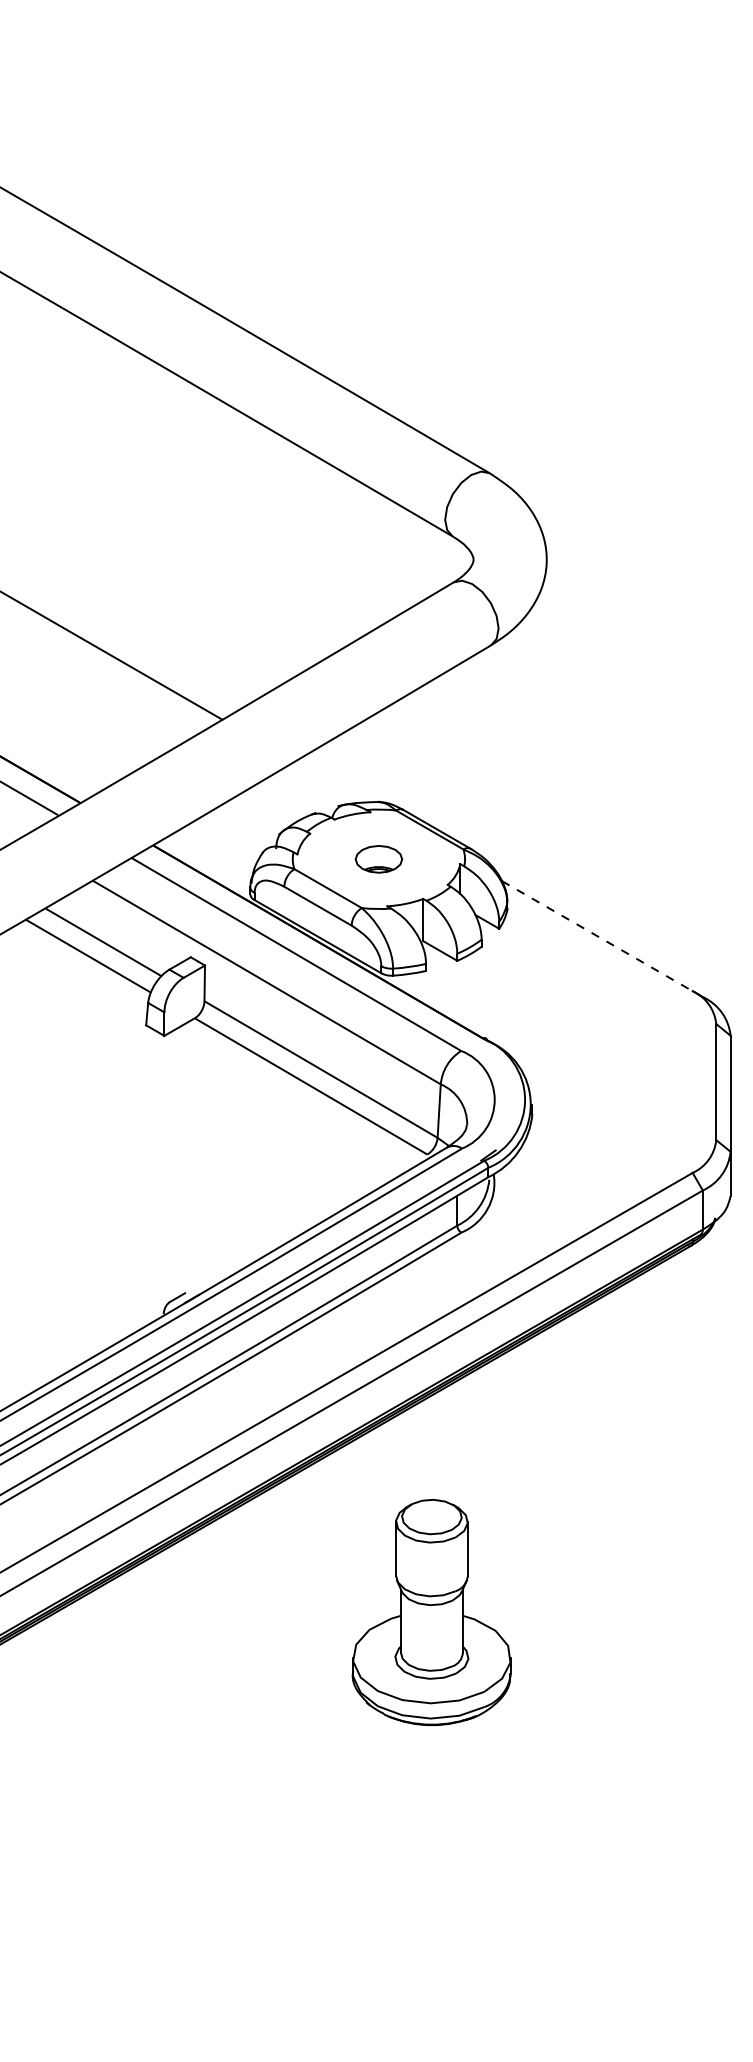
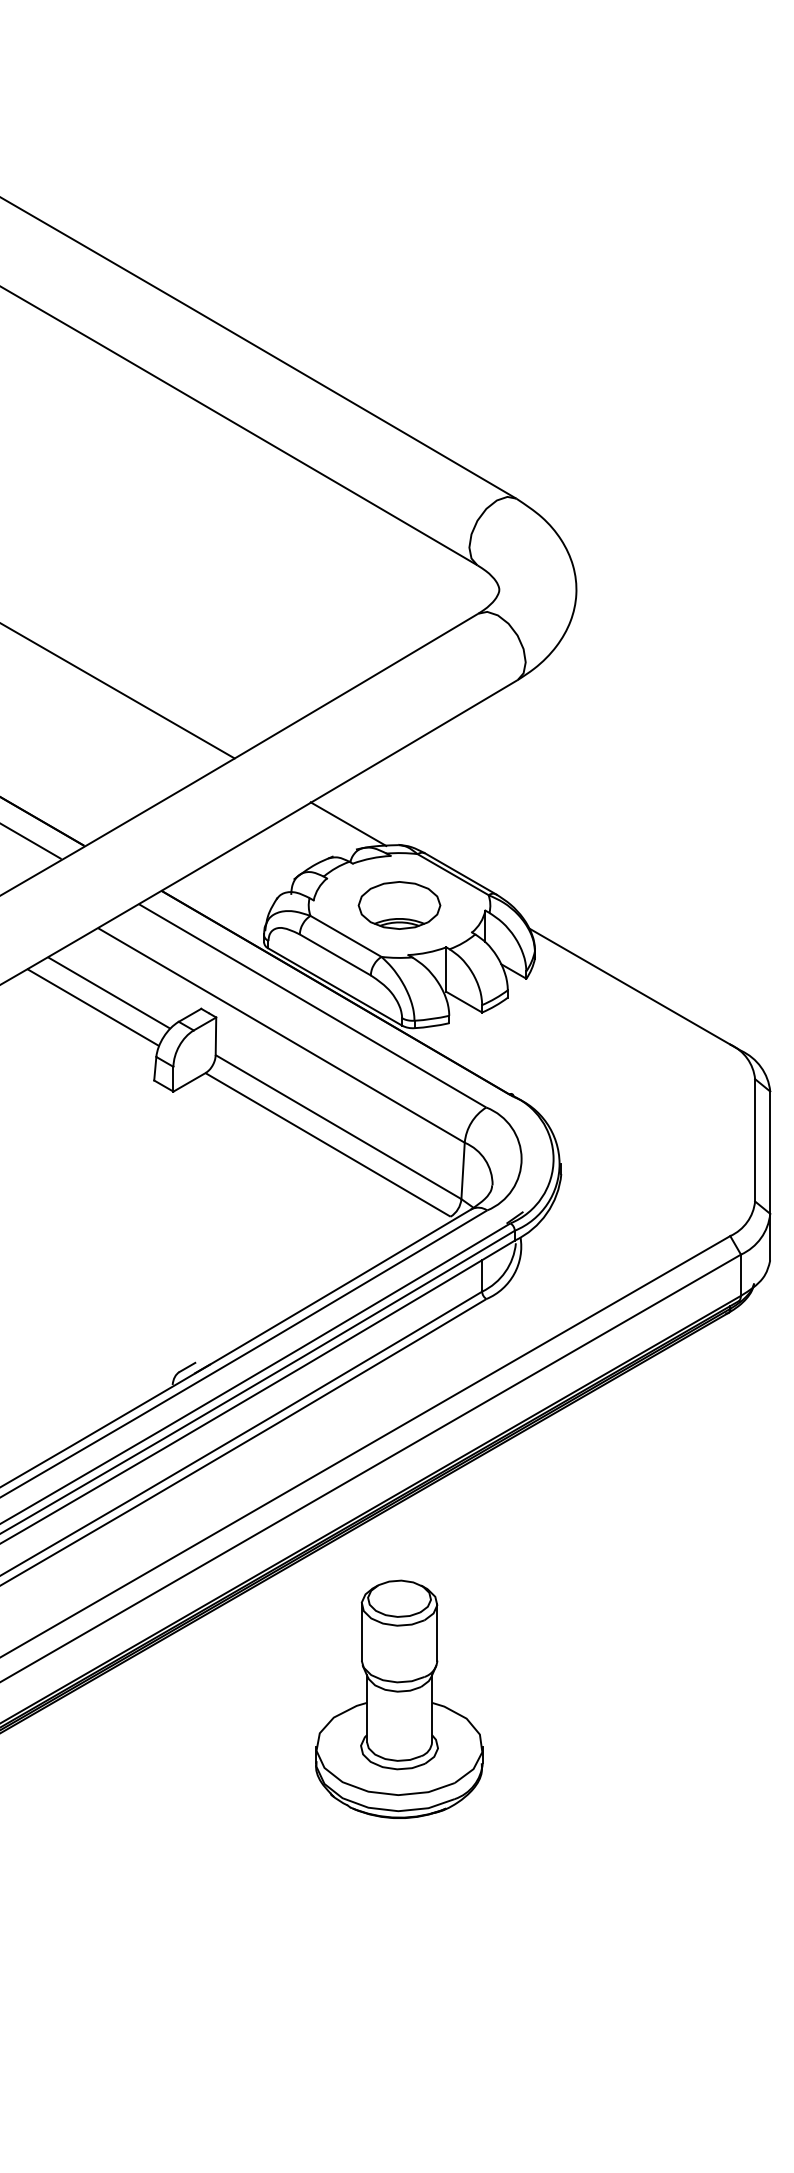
line: (330, 781) -> (348, 823), added
part: (378, 859) -> (399, 905), size x1.67
line: (597, 936) -> (629, 986), dashed -> solid
part: (431, 1611) -> (399, 1698), moved

